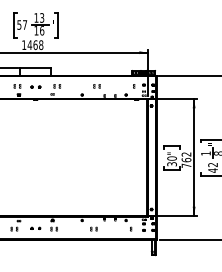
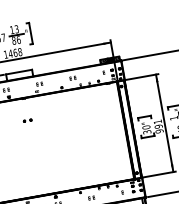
text: (36, 30) -> (14, 40), 16 -> 86
part: (35, 86) -> (27, 120), moved
text: (186, 159) -> (158, 126), 762 -> 991

